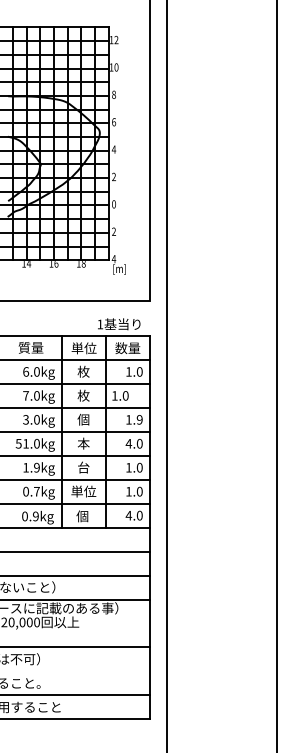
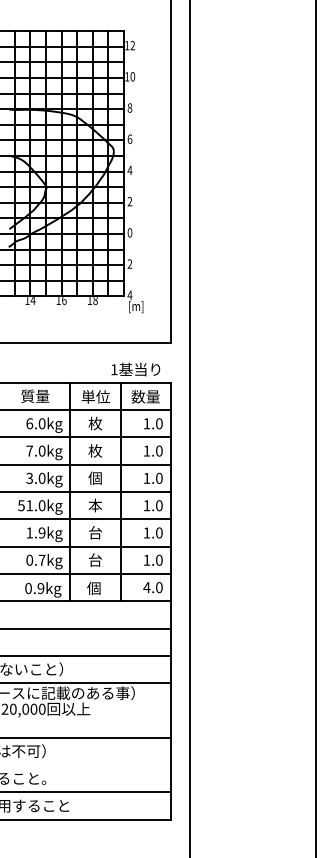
text: (120, 395) -> (153, 450), moved
text: (139, 419) -> (159, 478), 1.9 -> 1.0
text: (128, 443) -> (146, 505), 4.0 -> 1.0
text: (83, 491) -> (95, 559), 単位 -> 台

